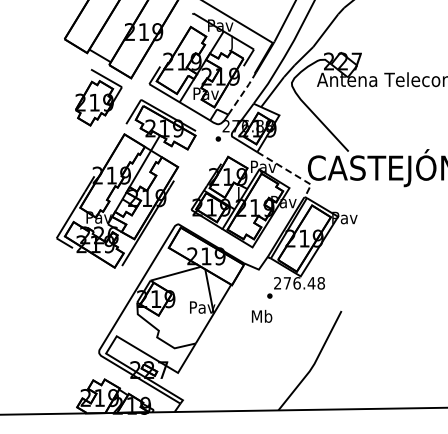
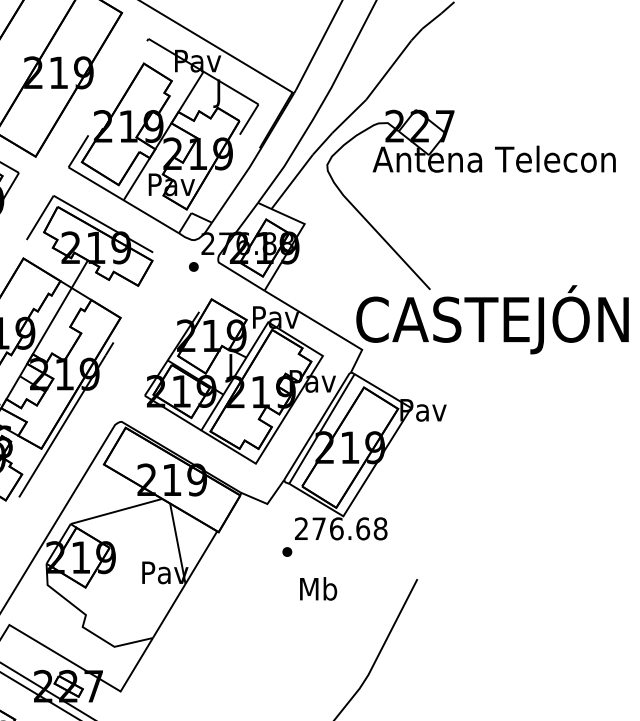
line: (242, 93) -> (237, 184), dashed -> solid
line: (292, 173) -> (328, 329), dashed -> solid
text: (311, 283) -> (362, 529), 276.48 -> 276.68
text: (262, 316) -> (319, 589), moved

